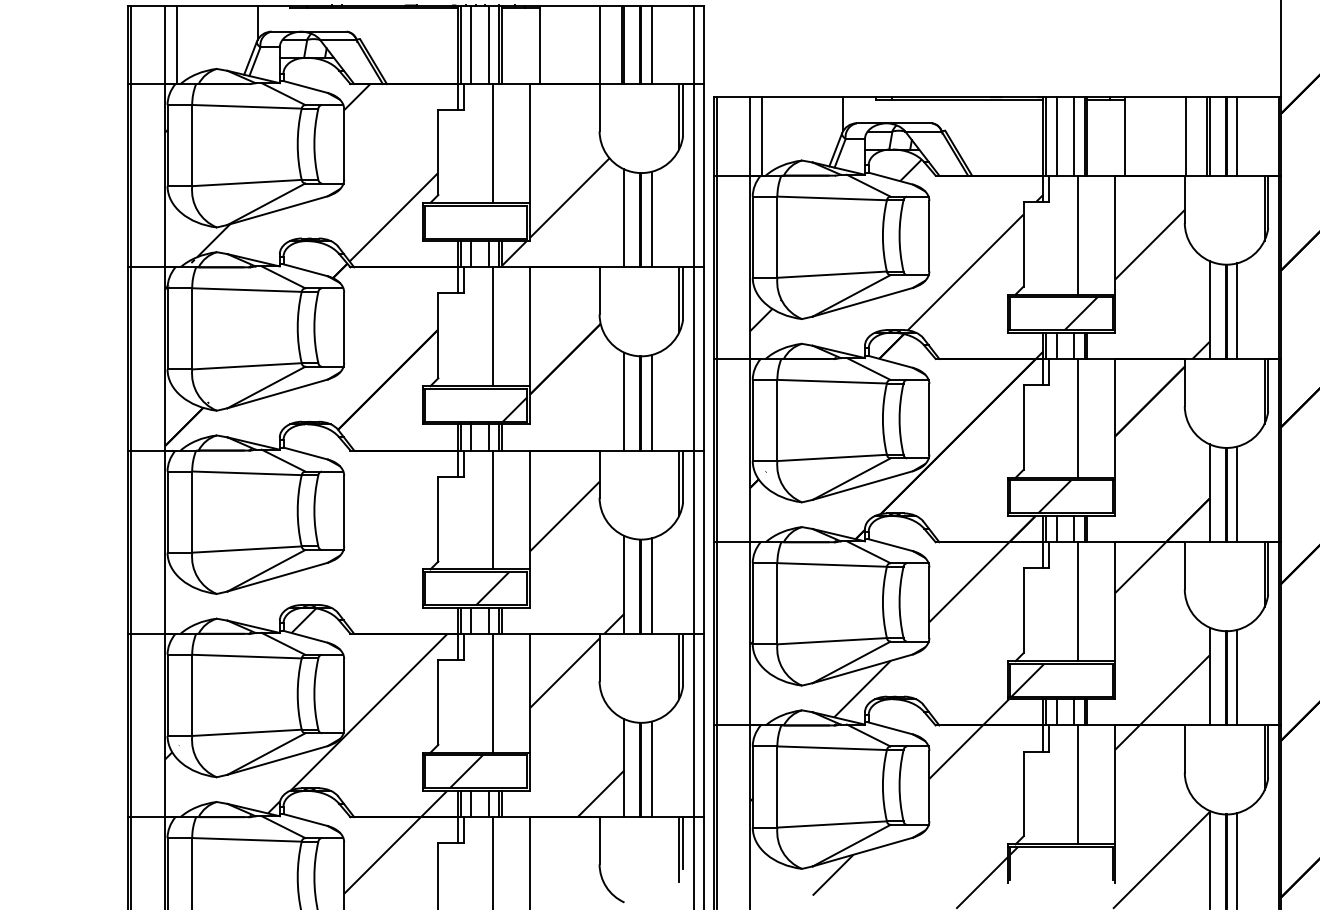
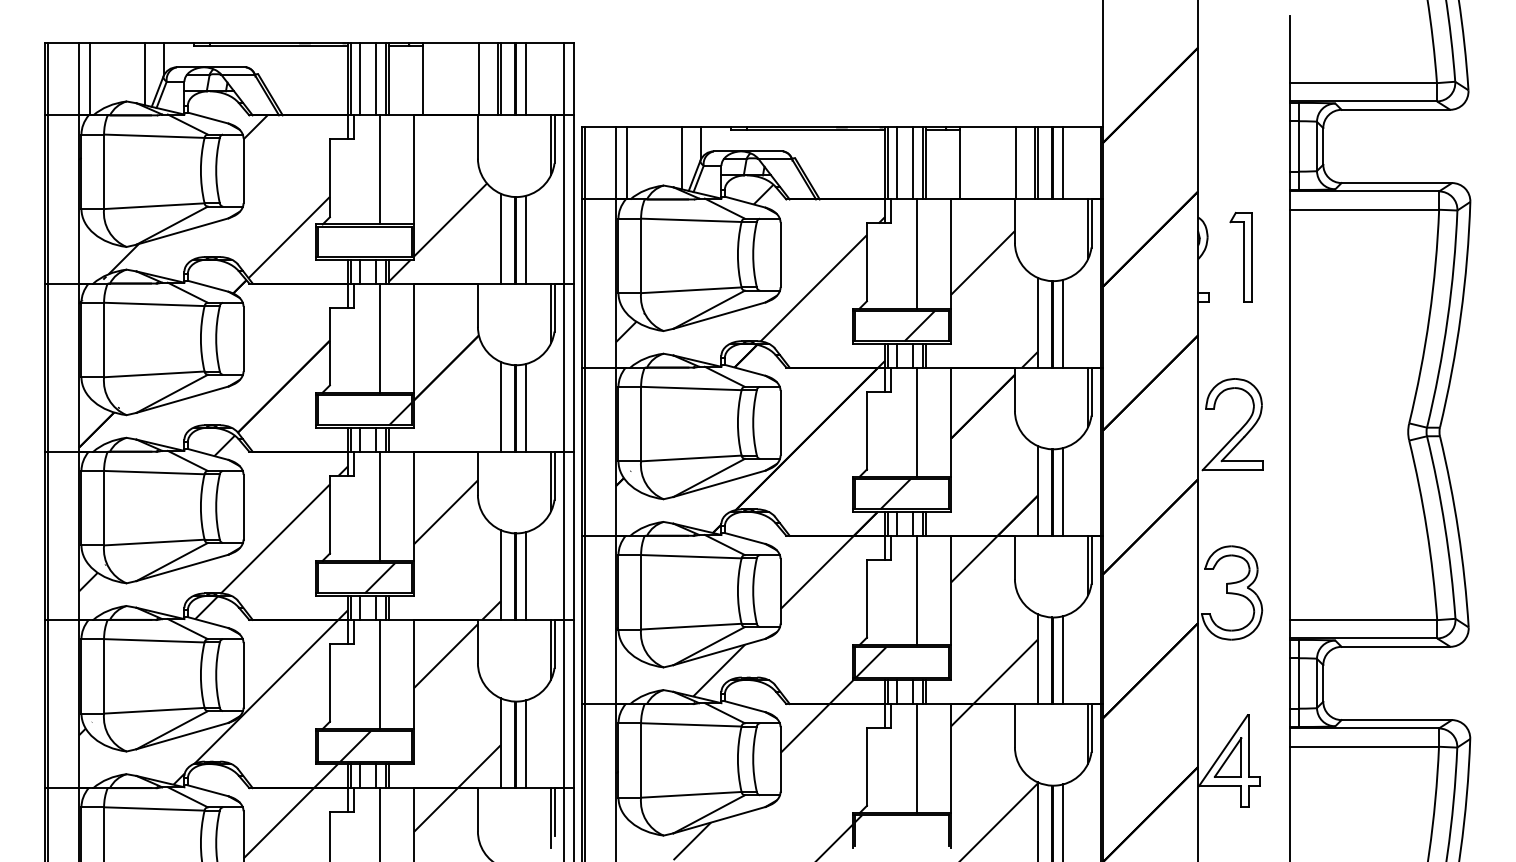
line: (237, 39) -> (145, 74), added
line: (822, 131) -> (682, 158), added
hatch: (311, 533) -> (213, 527), added
hatch: (553, 840) -> (435, 809), added

